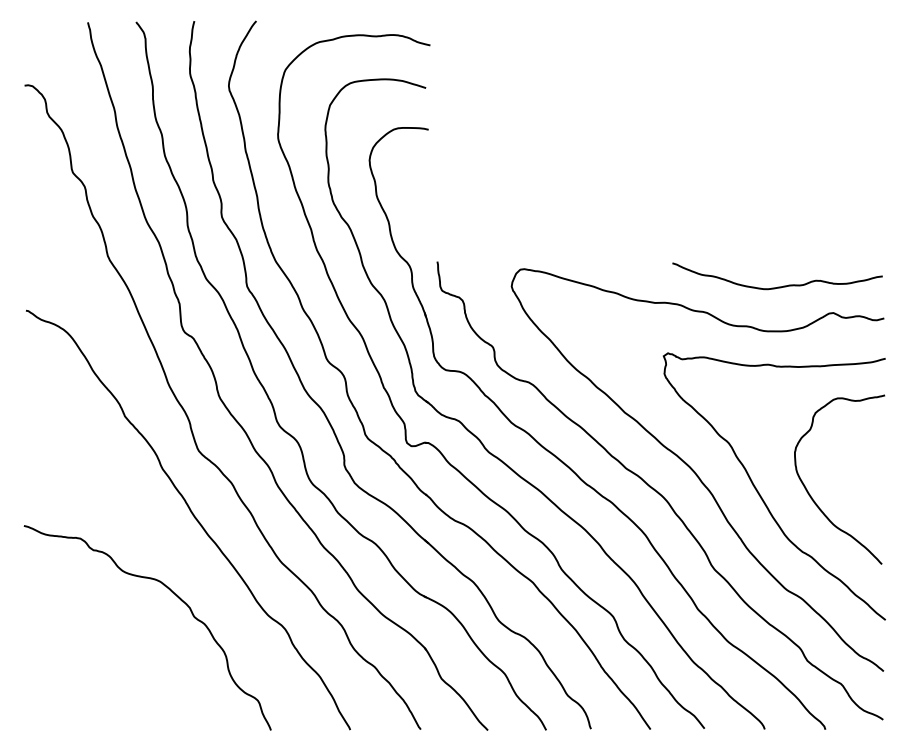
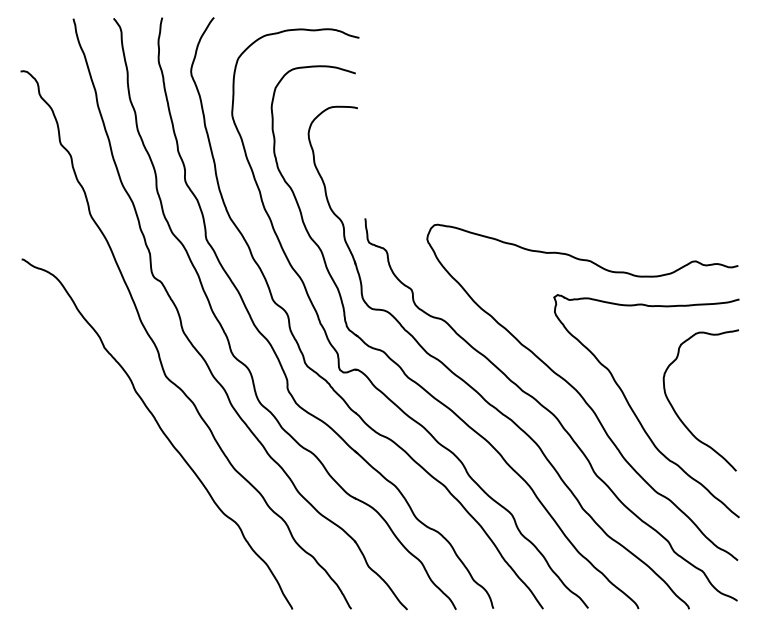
curve: (777, 286) -> (649, 239), removed
curve: (177, 597) -> (148, 498), removed

